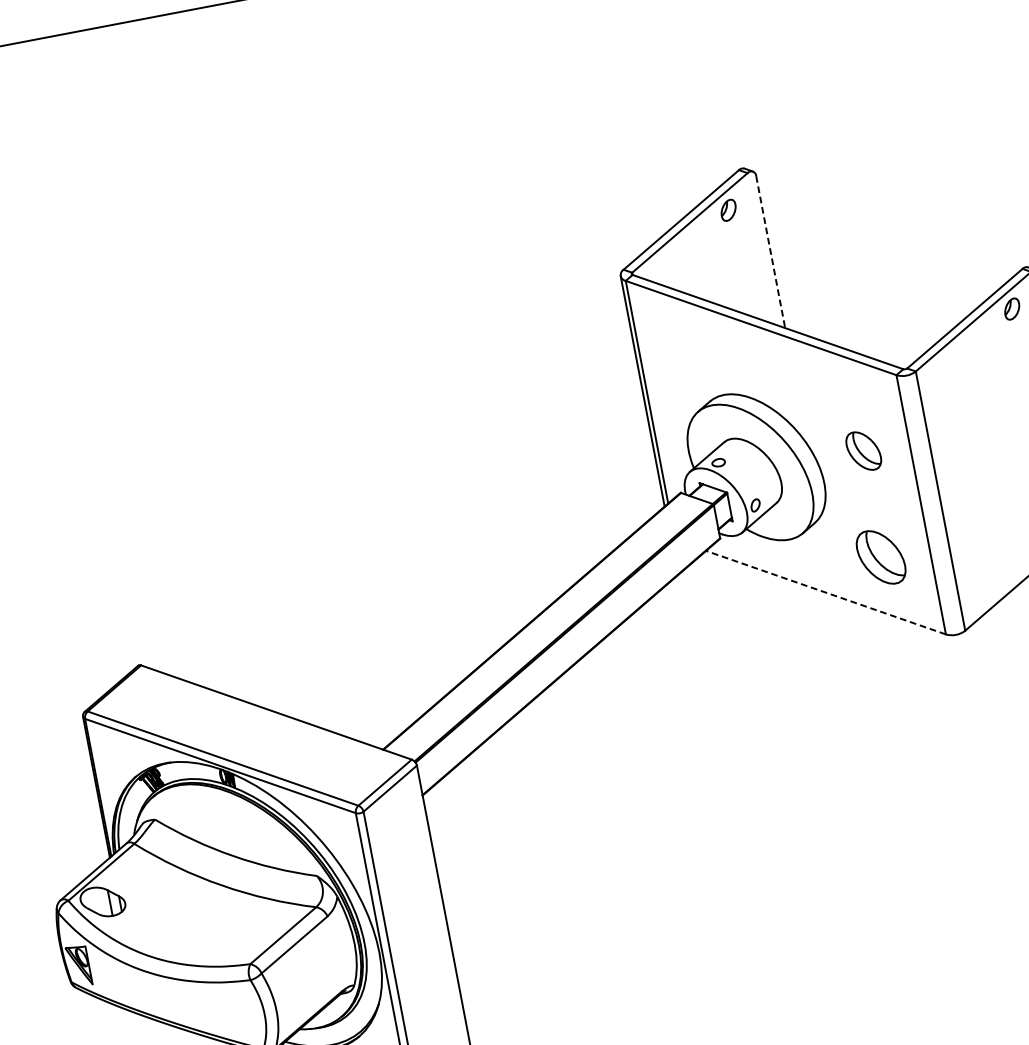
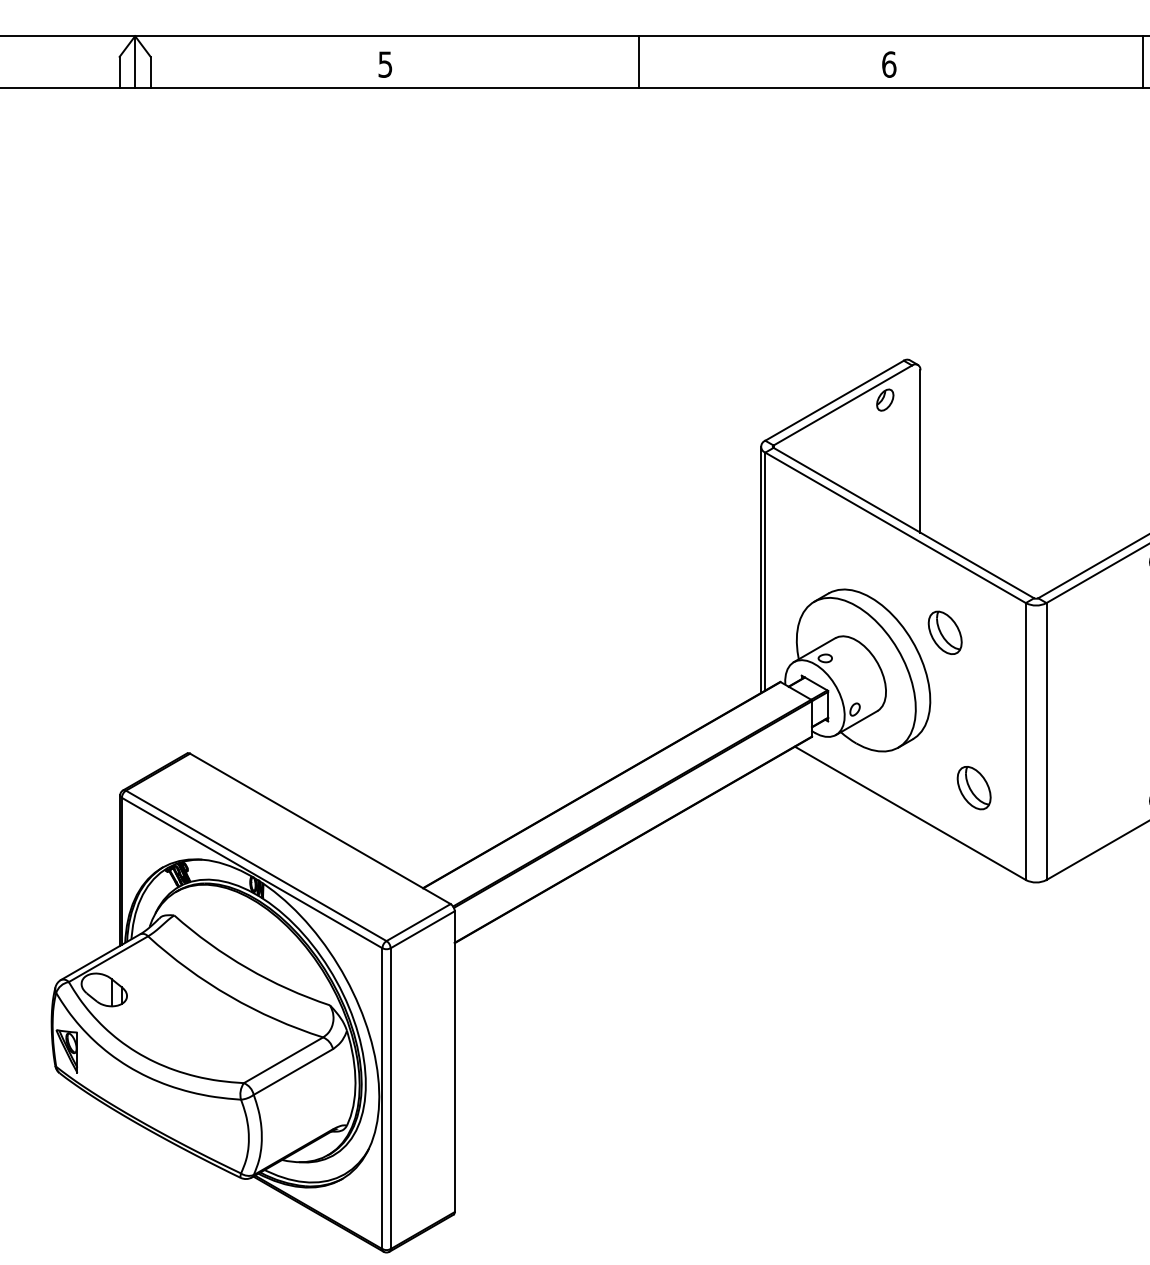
line: (770, 252) -> (920, 451), dashed -> solid
part: (863, 450) -> (944, 632), moved
part: (880, 558) -> (973, 788), size x0.71
line: (826, 592) -> (910, 813), dashed -> solid

